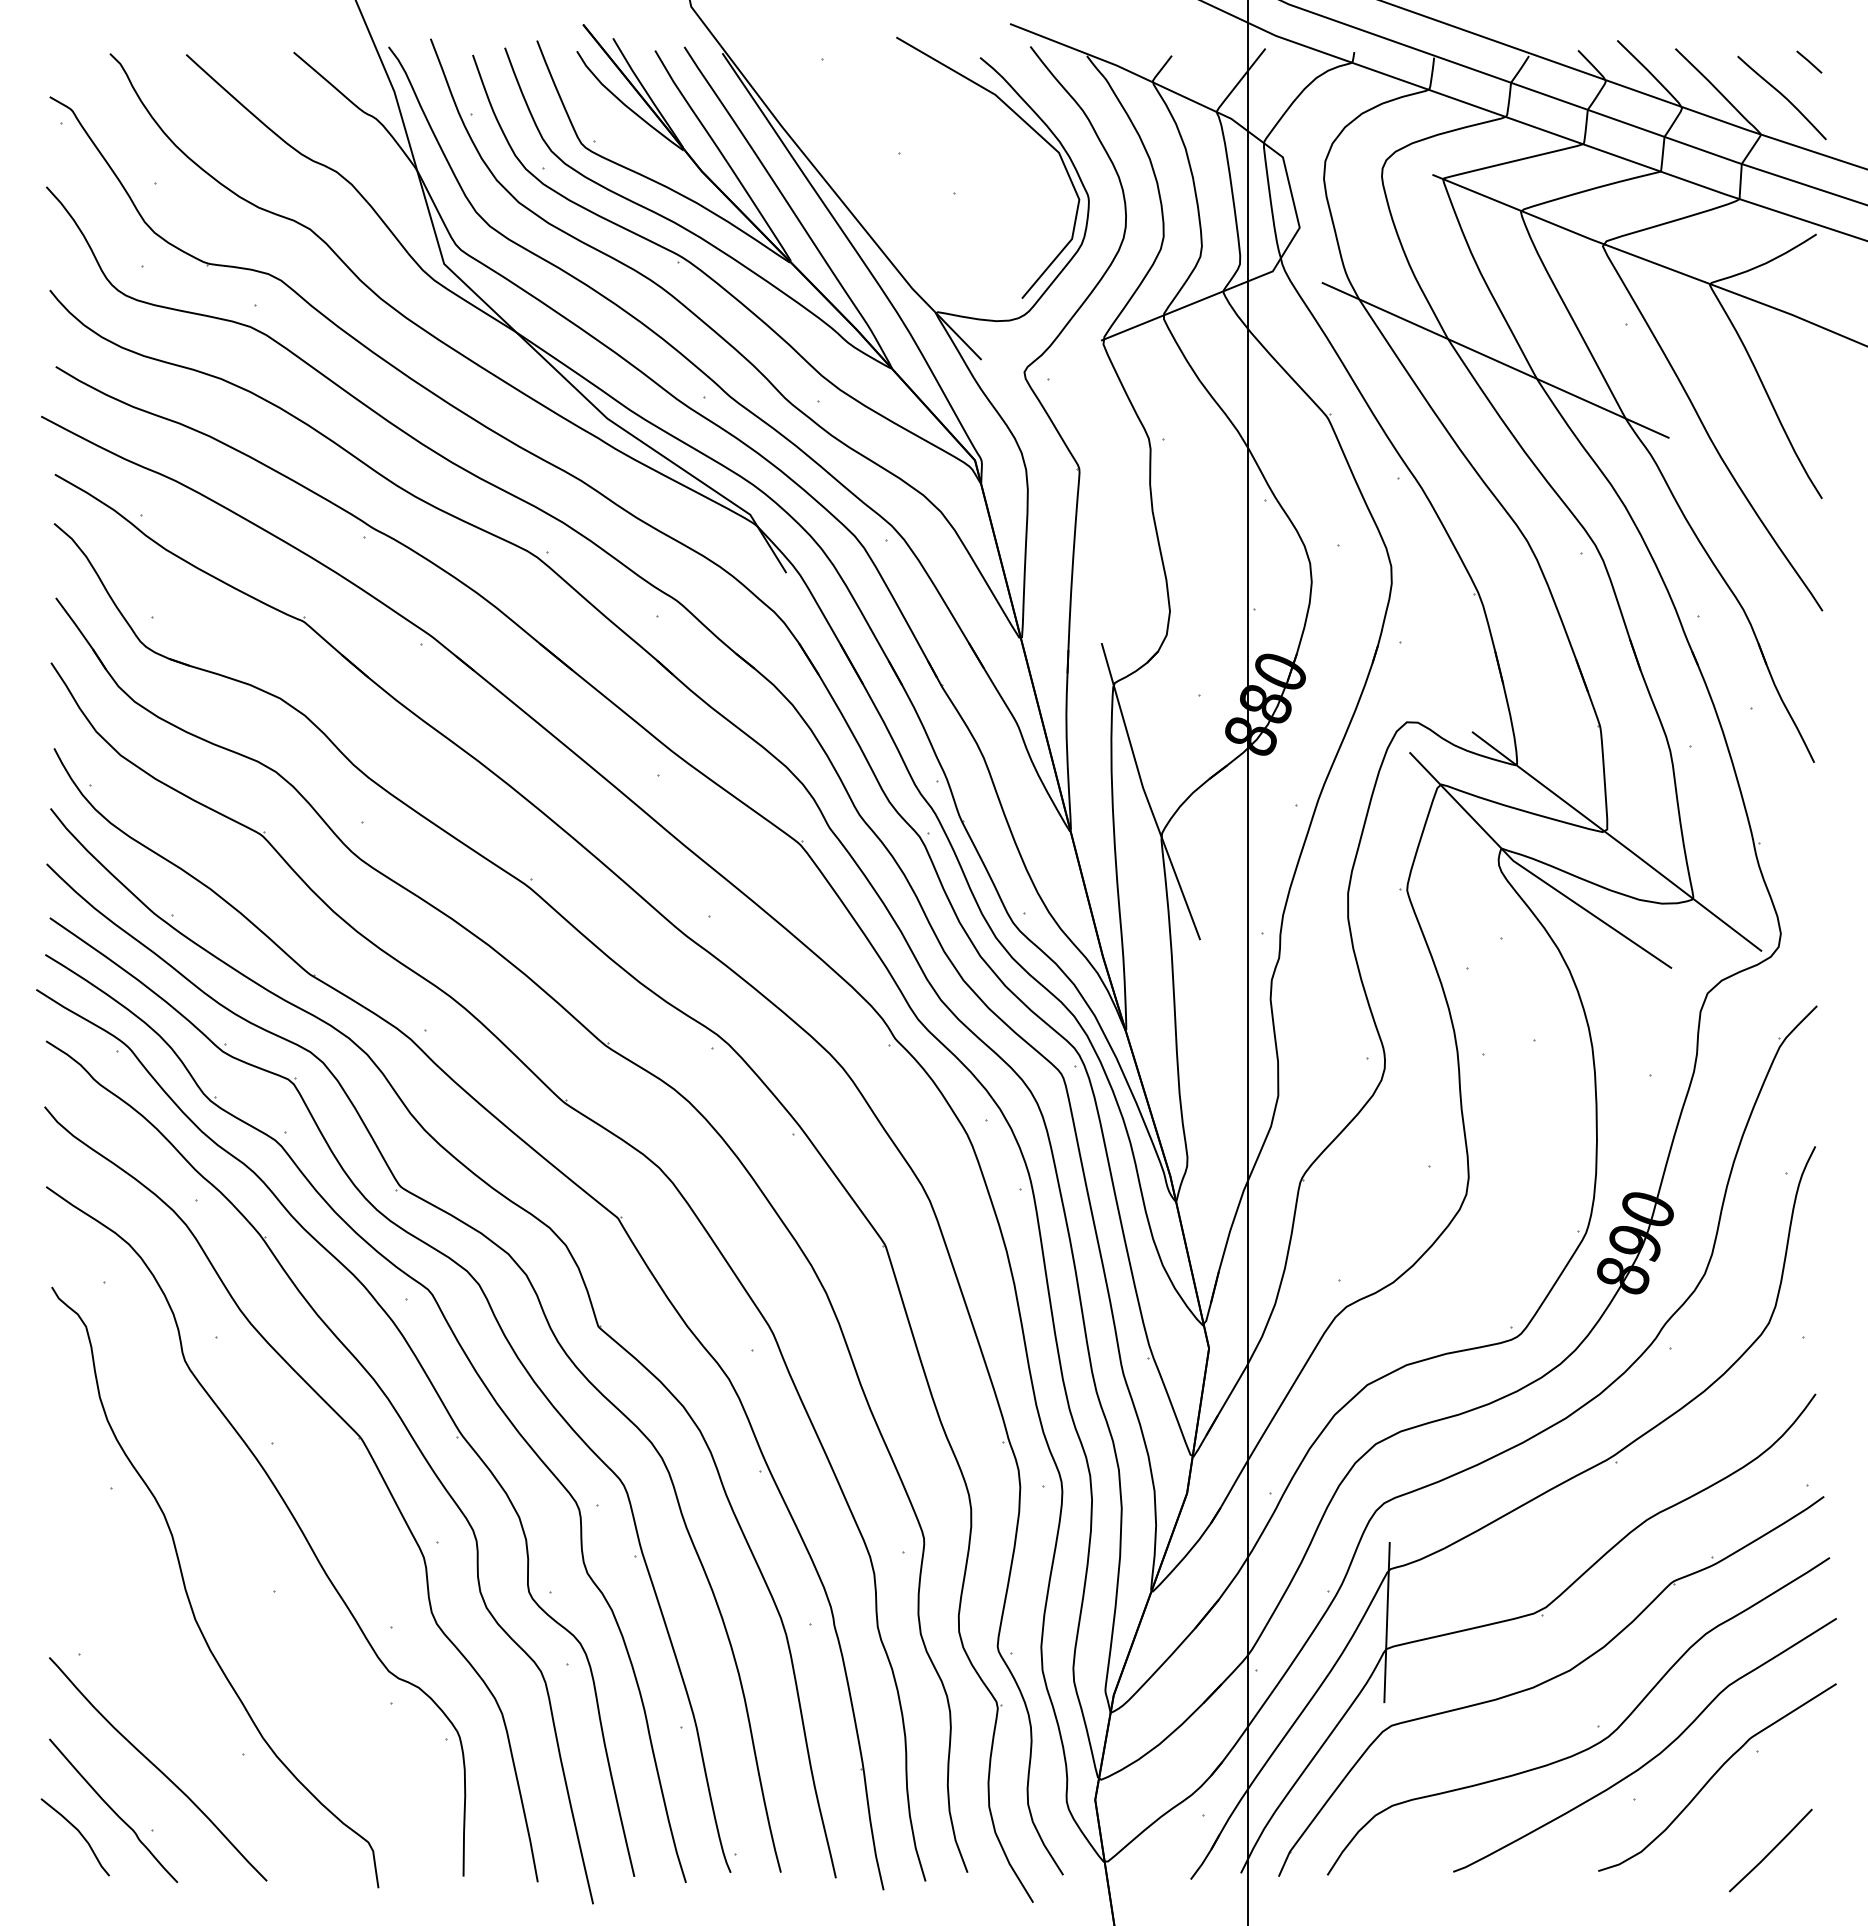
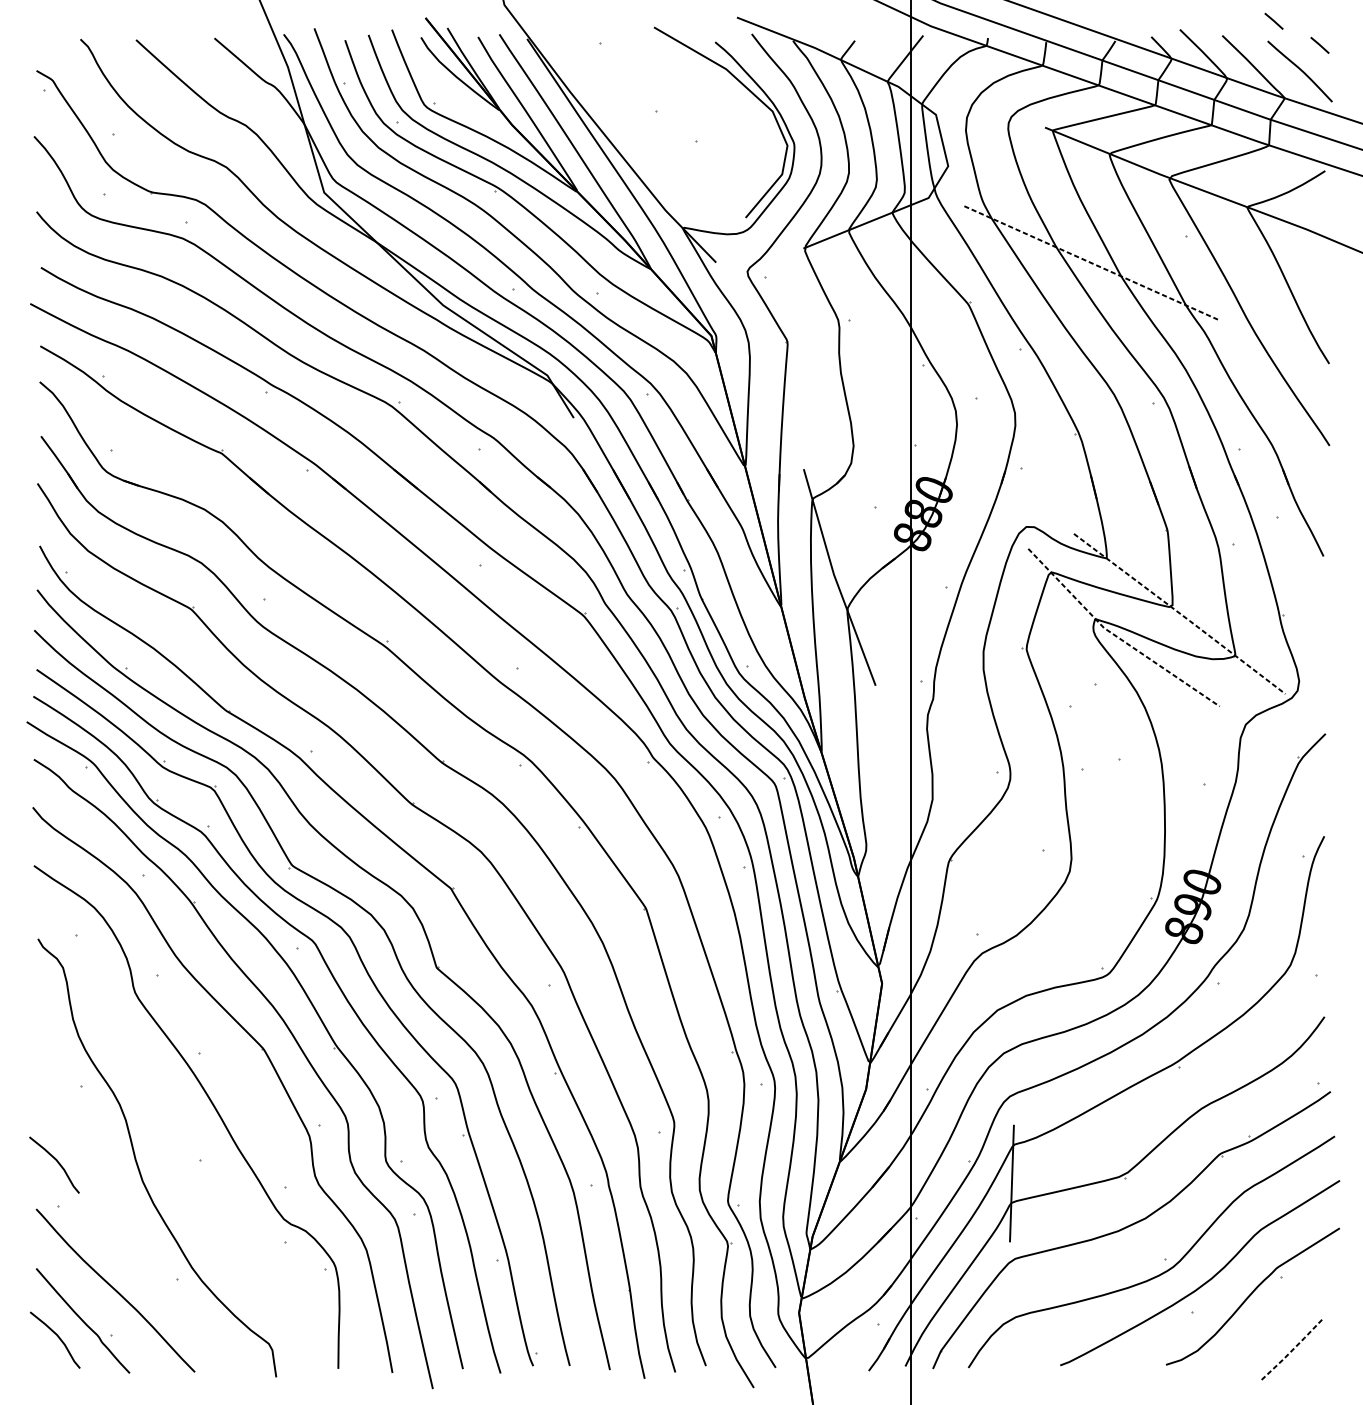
line: (1746, 28) -> (1274, 20), added
line: (1496, 360) -> (1091, 263), solid -> dashed
line: (1618, 841) -> (1180, 613), solid -> dashed
line: (1529, 872) -> (1115, 636), solid -> dashed
curve: (77, 1592) -> (56, 1161), added
line: (1771, 1851) -> (1292, 1350), solid -> dashed

